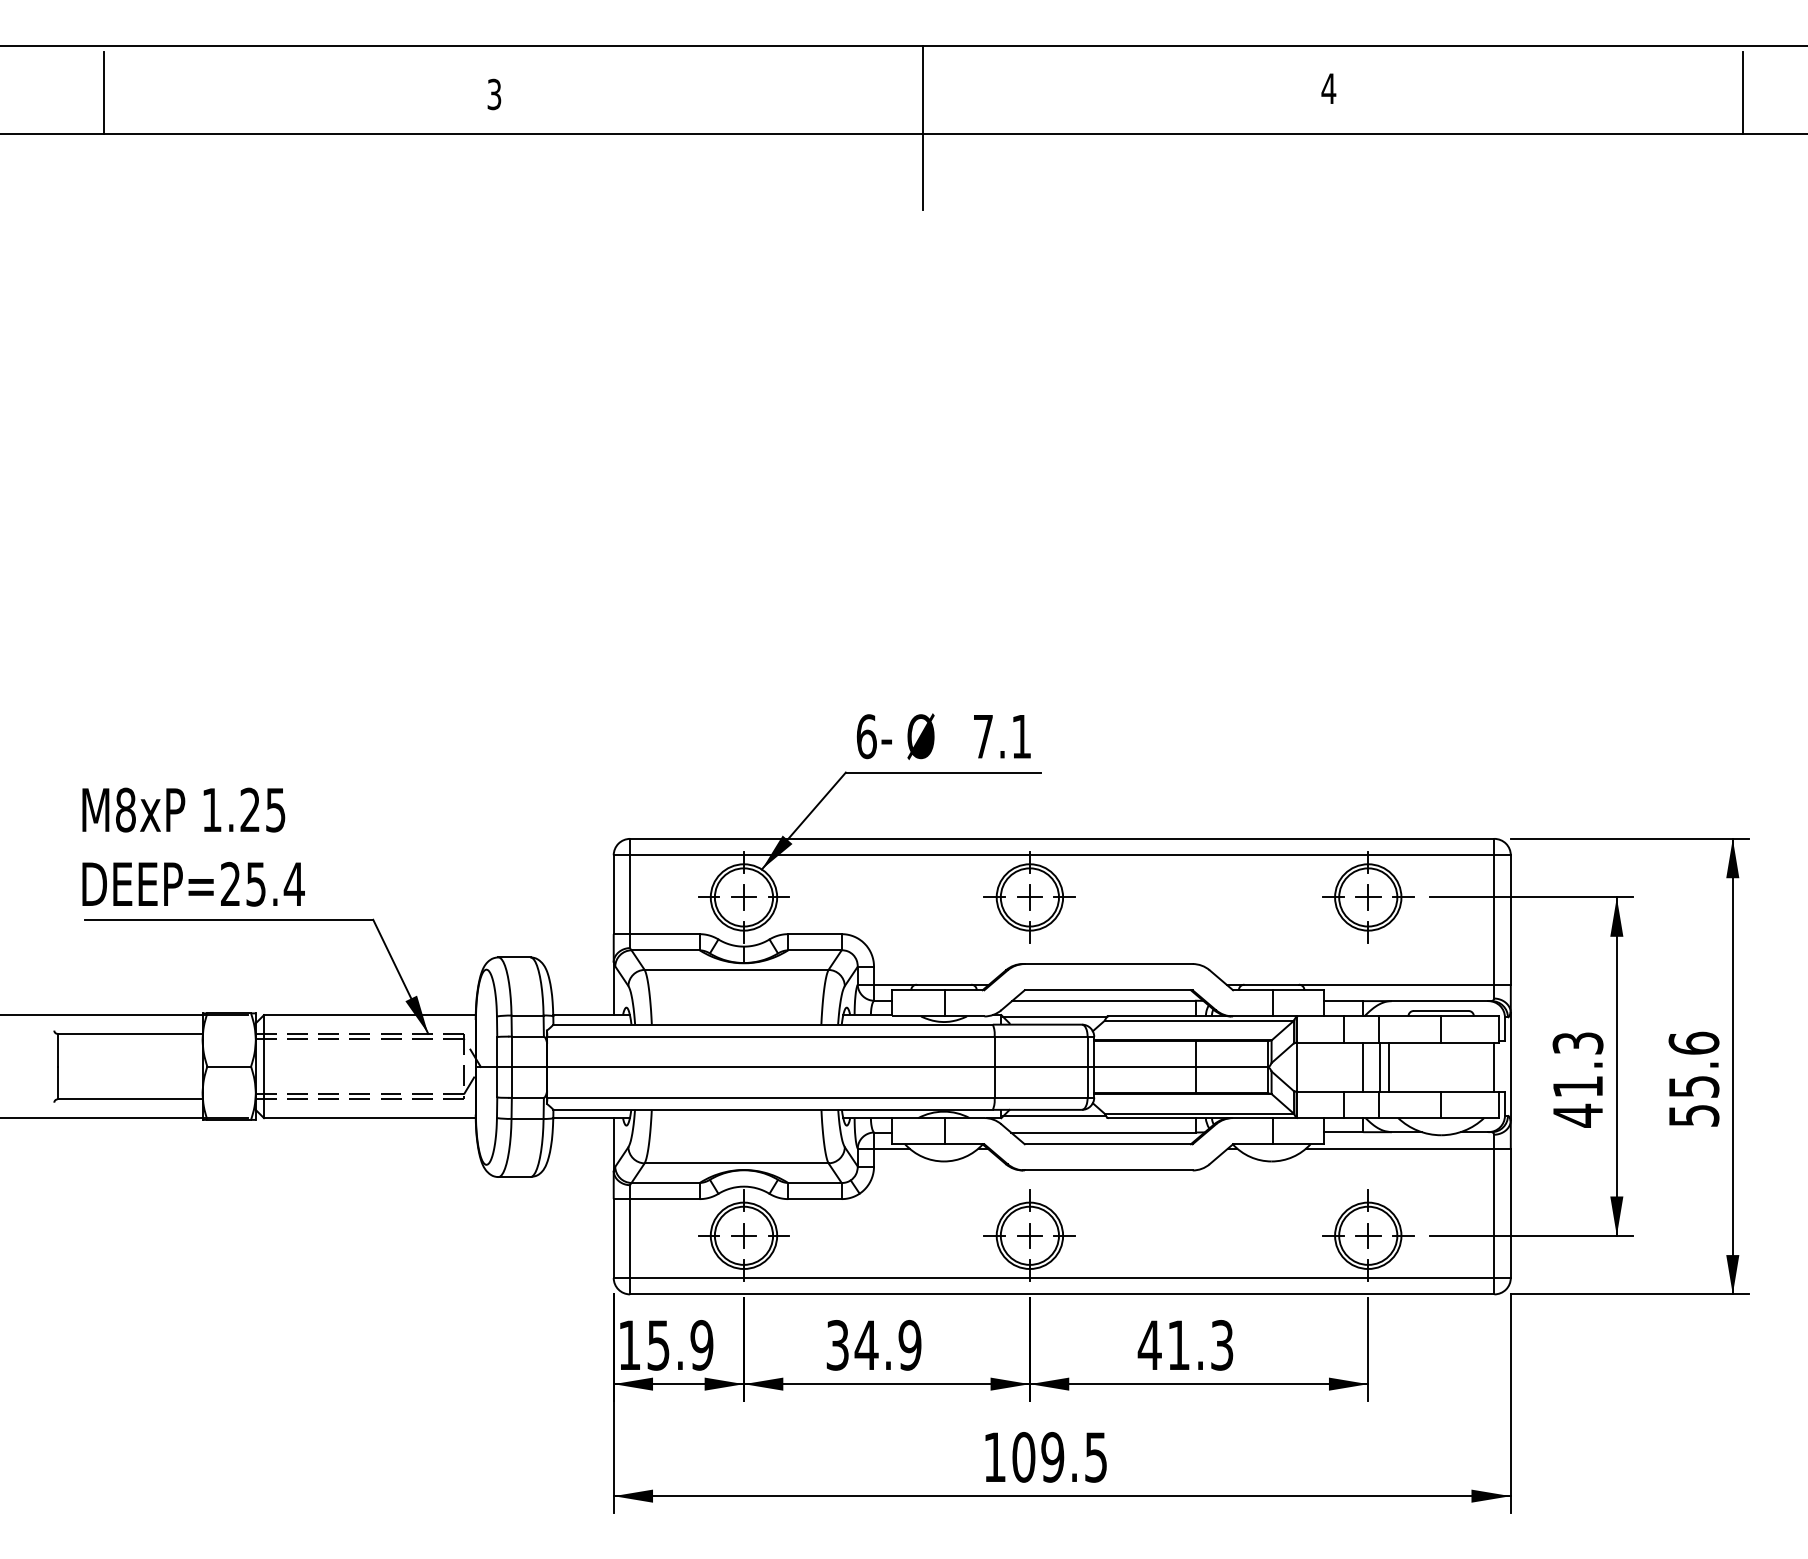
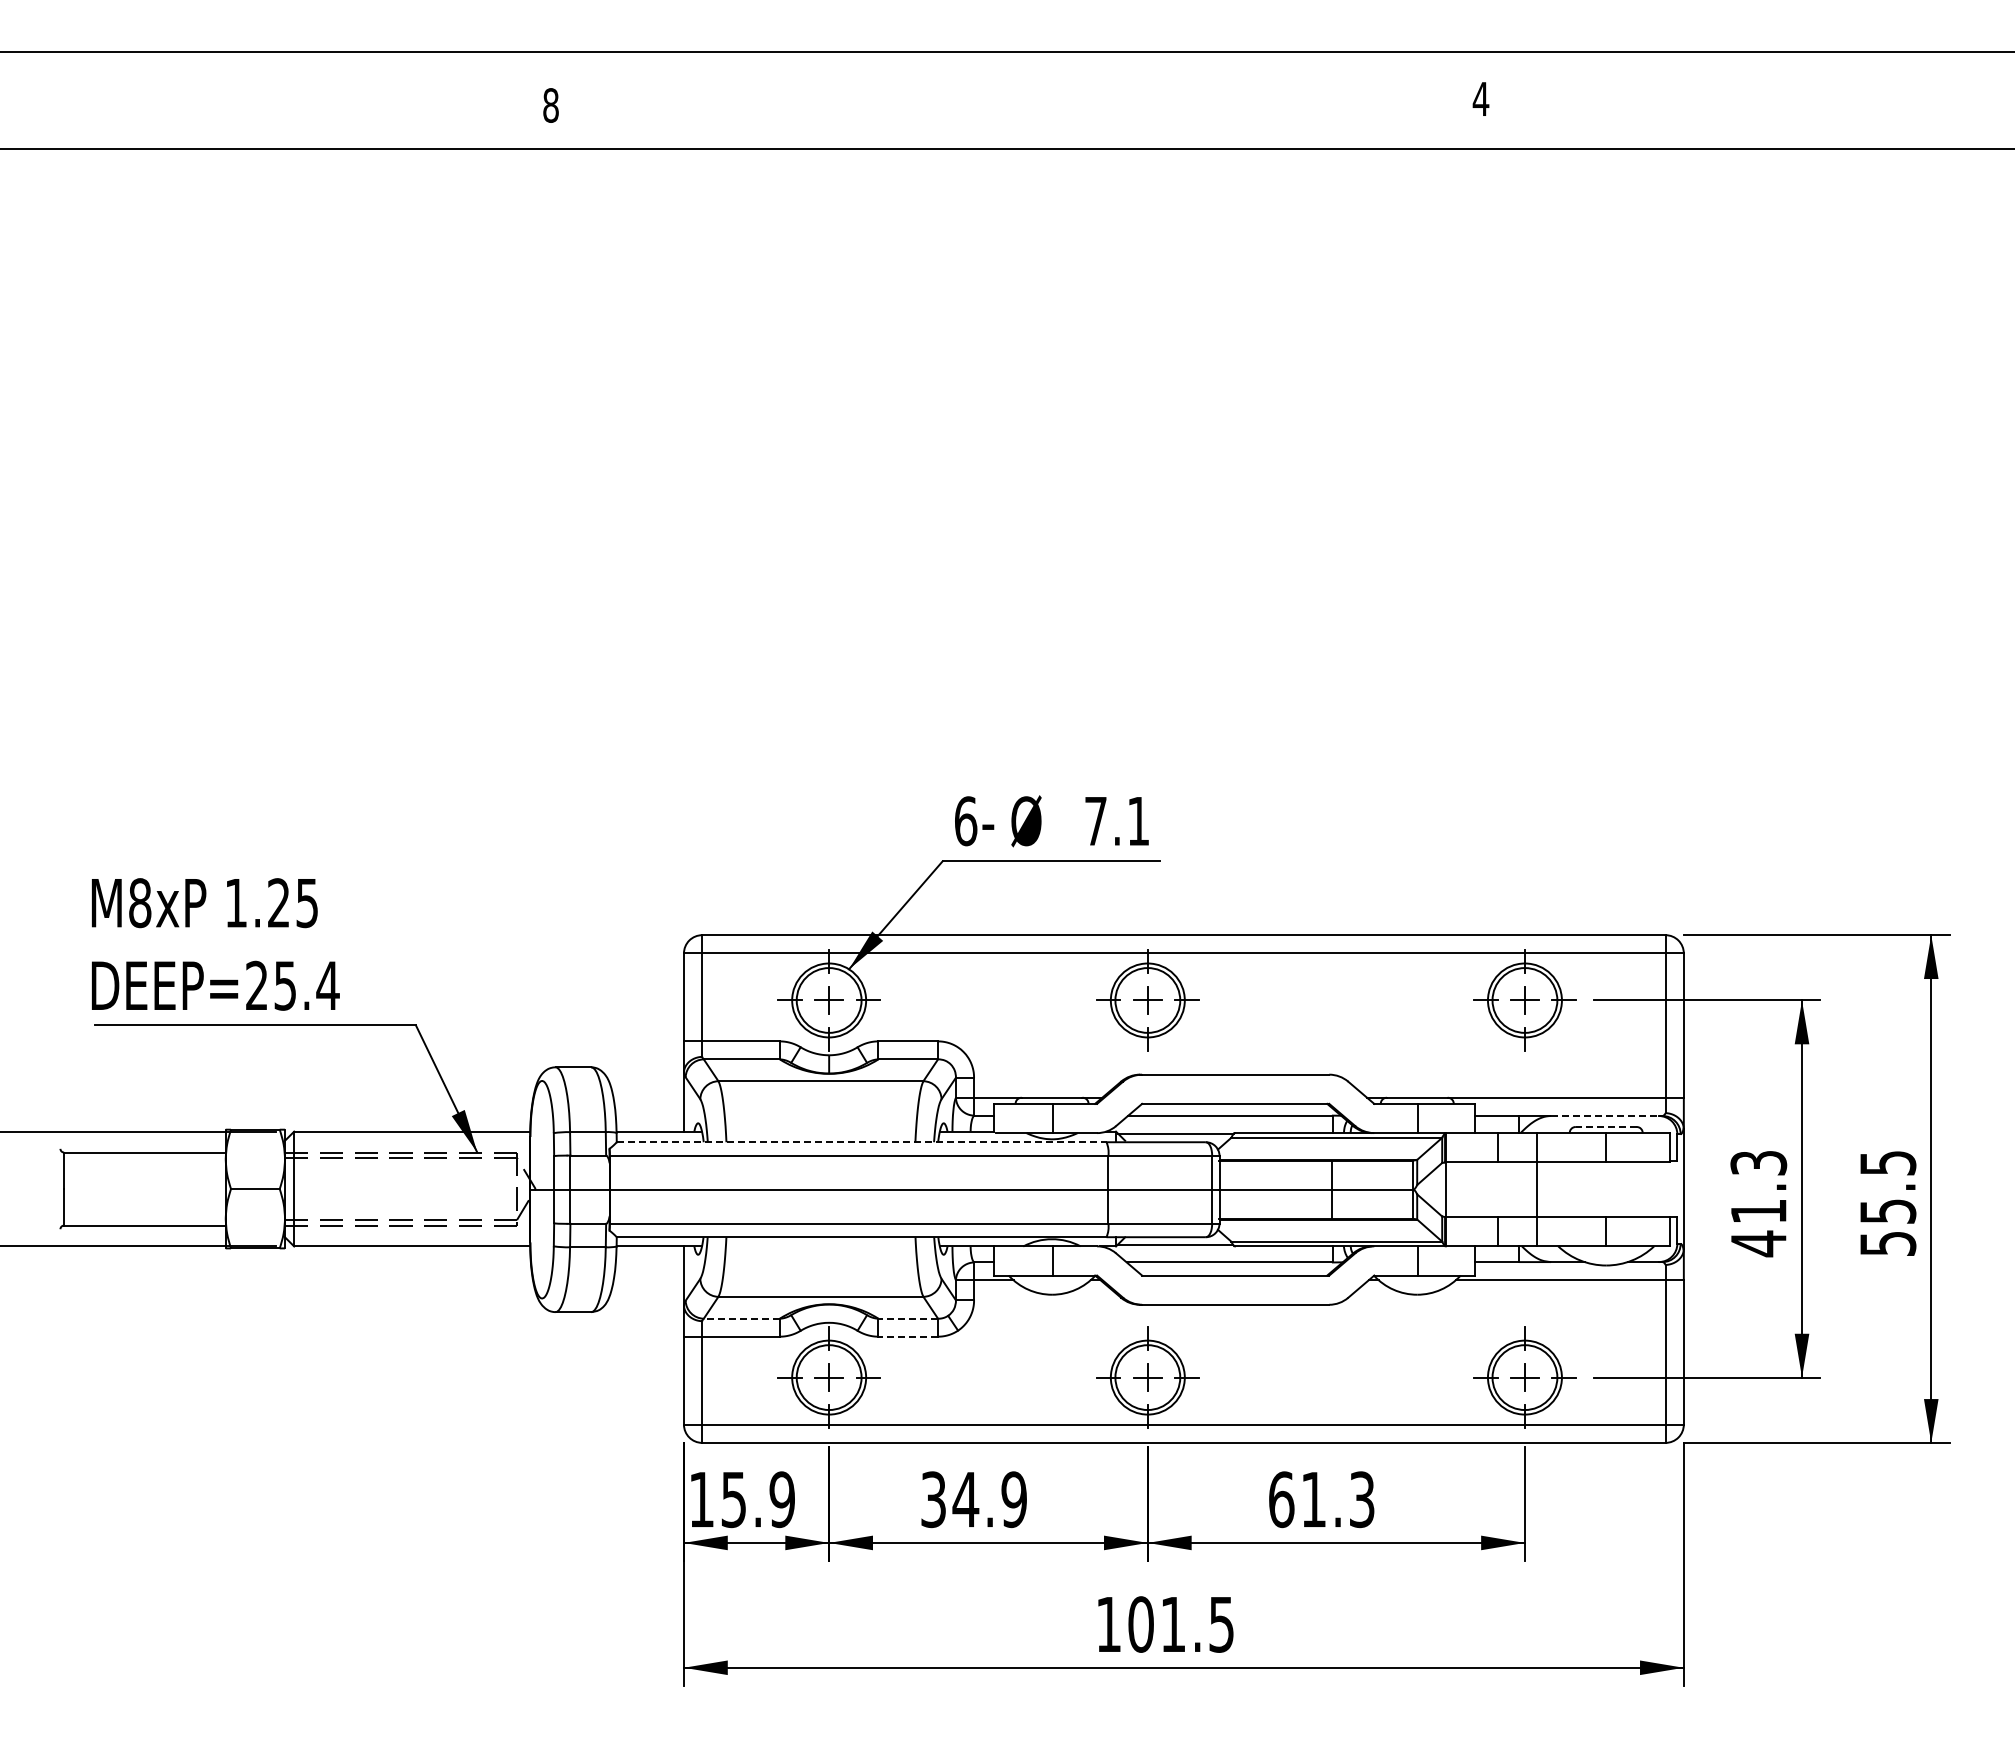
line: (104, 92) -> (116, 103), removed
line: (1742, 92) -> (1942, 103), removed
text: (493, 94) -> (550, 105), 3 -> 8
line: (923, 127) -> (1029, 142), removed
line: (1439, 1000) -> (1604, 1115), solid -> dashed
line: (1440, 1010) -> (1605, 1126), solid -> dashed
line: (773, 1024) -> (861, 1142), solid -> dashed
text: (1693, 1042) -> (1887, 1162), 55.6 -> 55.5
line: (1363, 1067) -> (1519, 1189), removed
line: (1388, 1067) -> (1547, 1189), removed
line: (1493, 1067) -> (1664, 1189), removed
line: (665, 1182) -> (741, 1318), solid -> dashed
line: (815, 1182) -> (908, 1318), solid -> dashed
line: (815, 1198) -> (908, 1336), solid -> dashed
text: (1149, 1345) -> (1281, 1499), 41.3 -> 61.3
text: (1052, 1457) -> (1172, 1624), 109.5 -> 101.5

